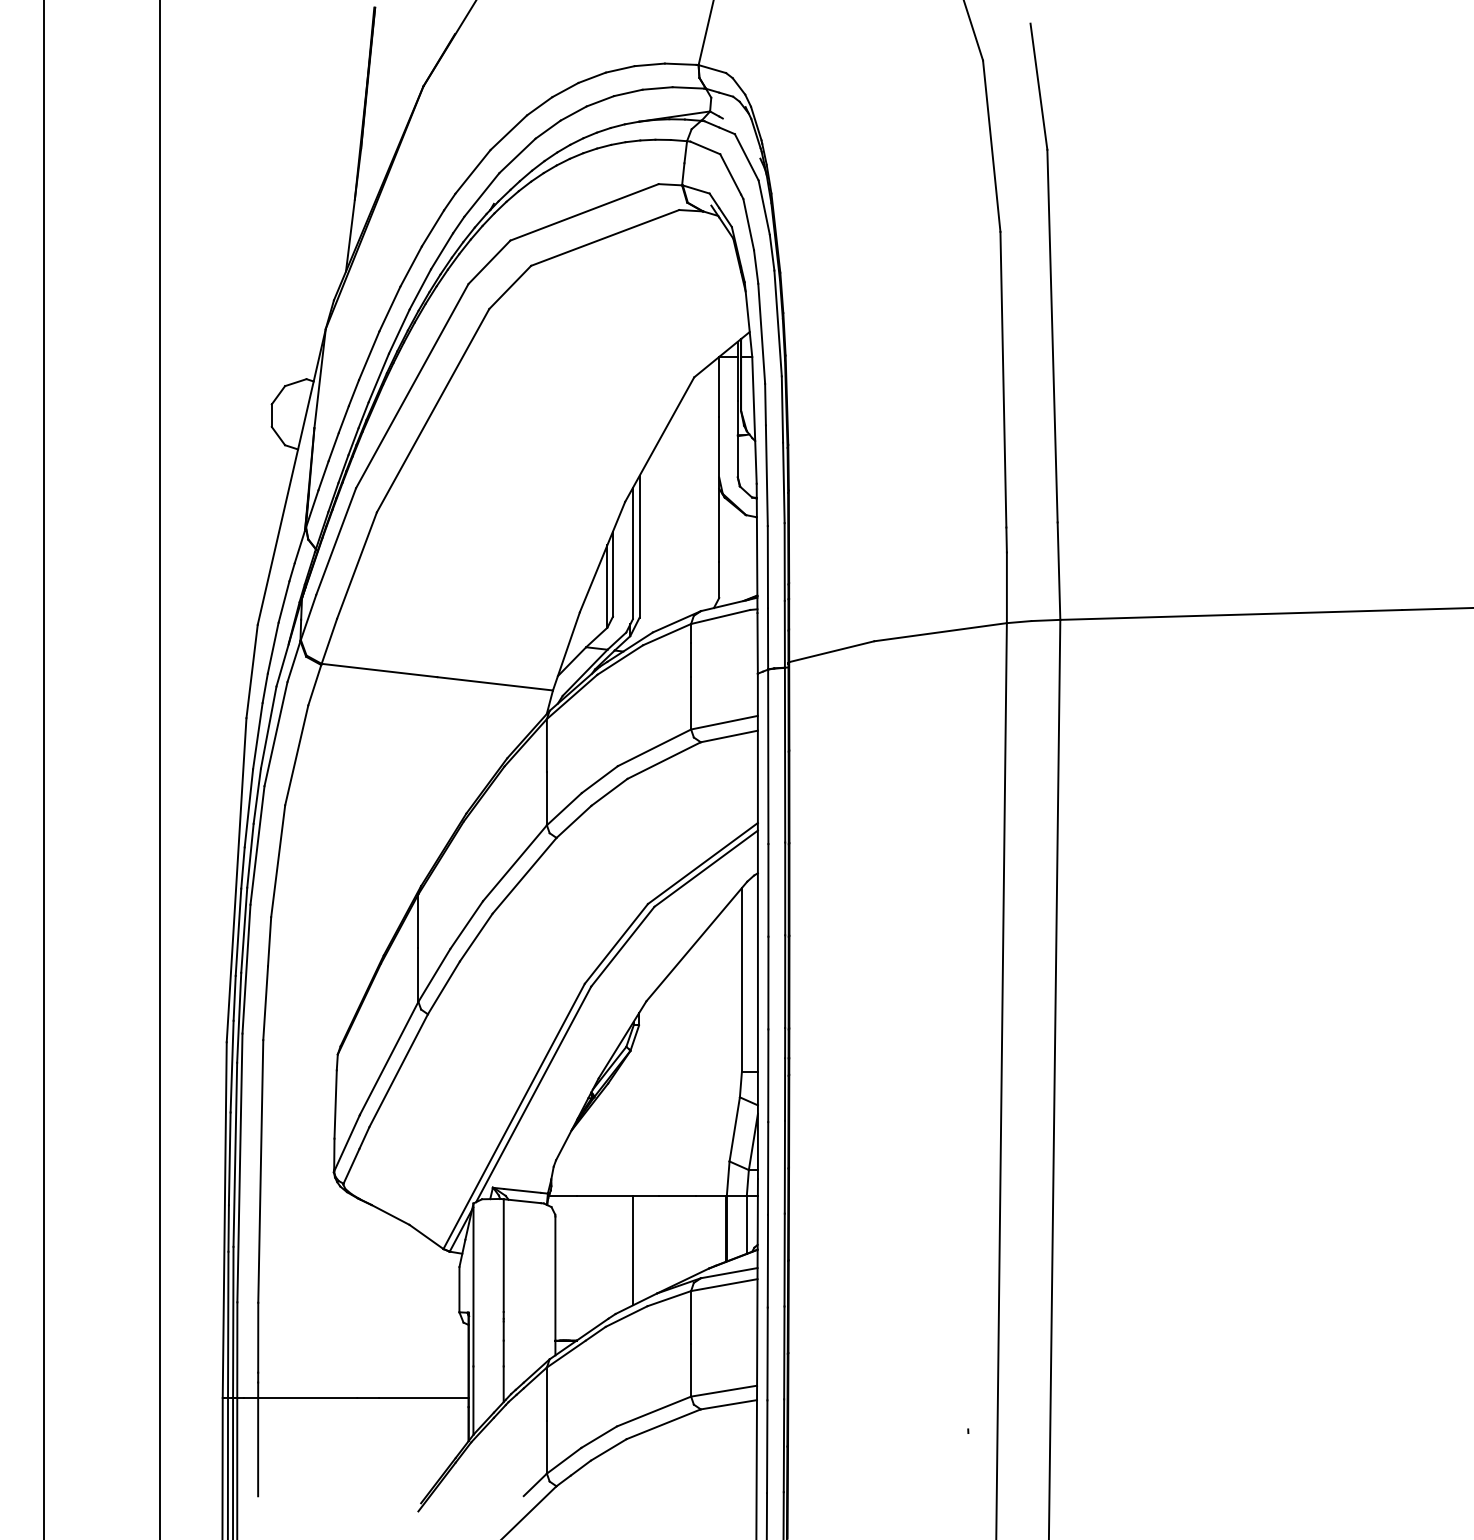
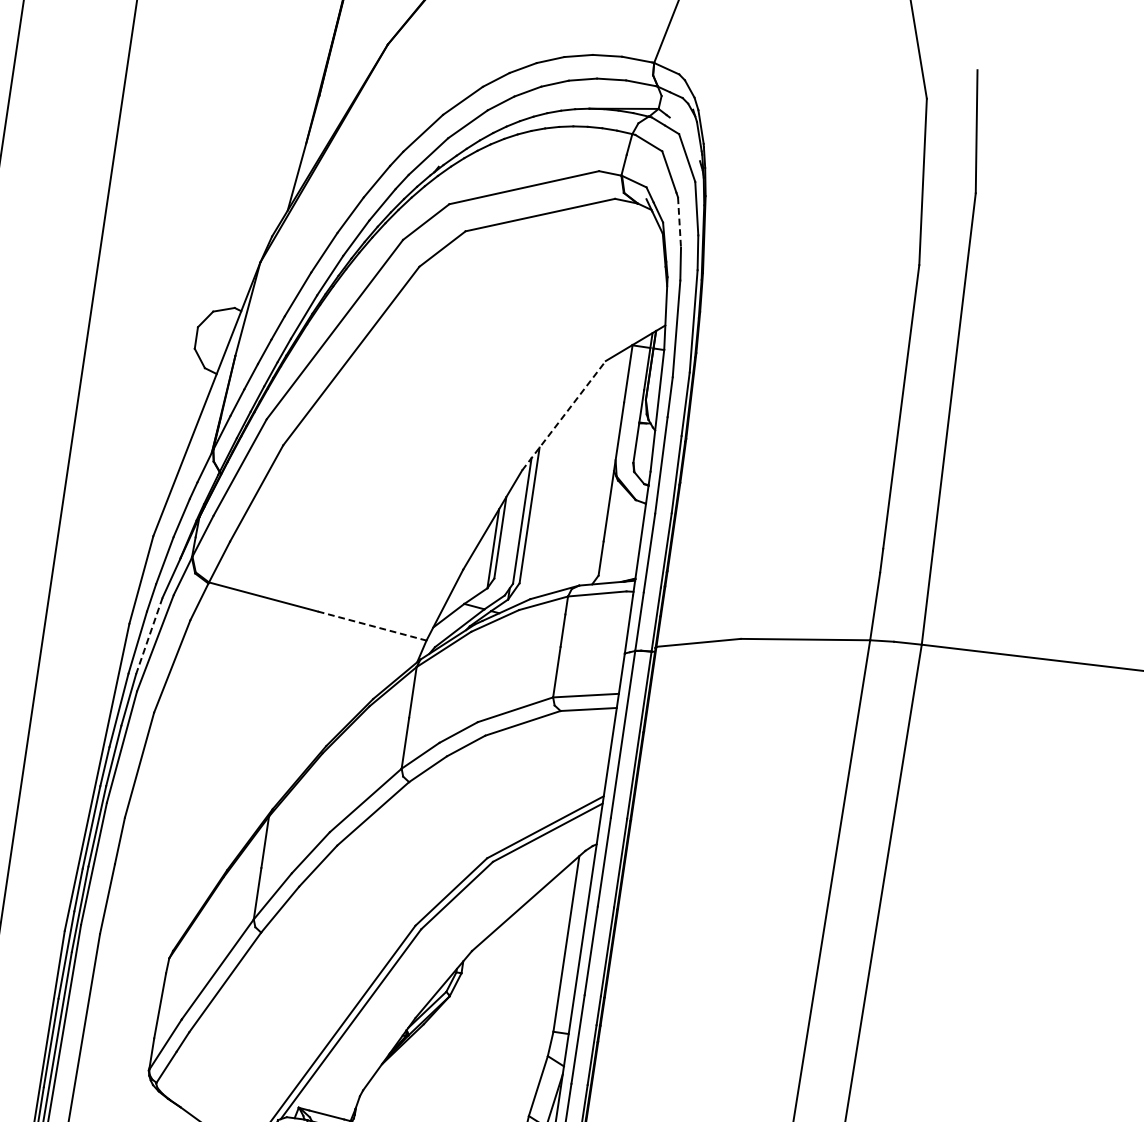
line: (748, 225) -> (679, 223), solid -> dashed
line: (659, 439) -> (563, 415), solid -> dashed
line: (495, 683) -> (372, 625), solid -> dashed
line: (268, 727) -> (149, 635), solid -> dashed

